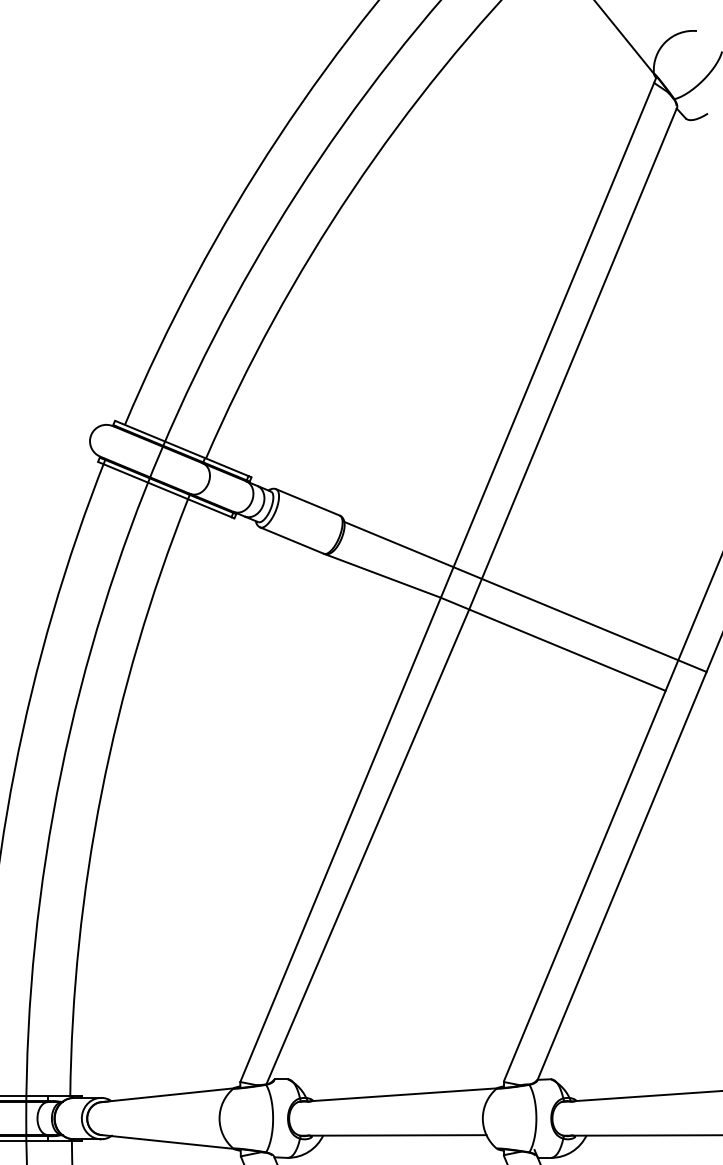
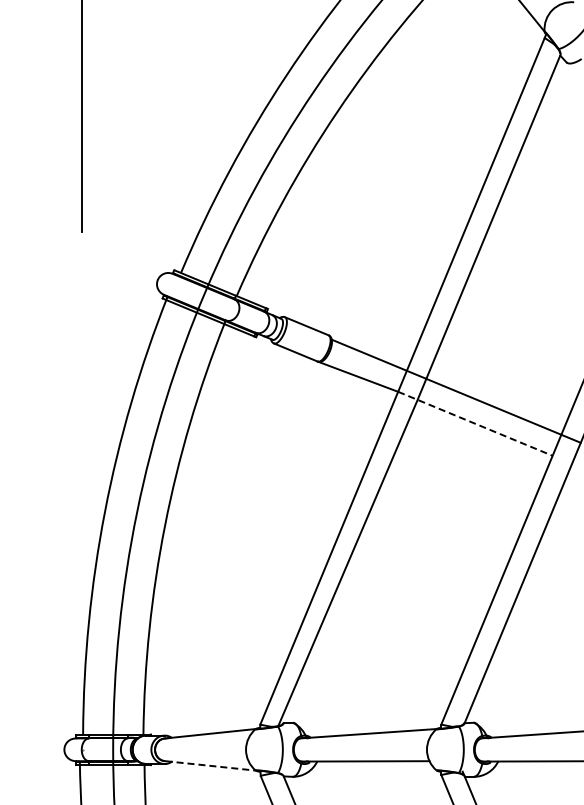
line: (553, 643) -> (475, 423), solid -> dashed
line: (169, 1141) -> (211, 765), solid -> dashed

